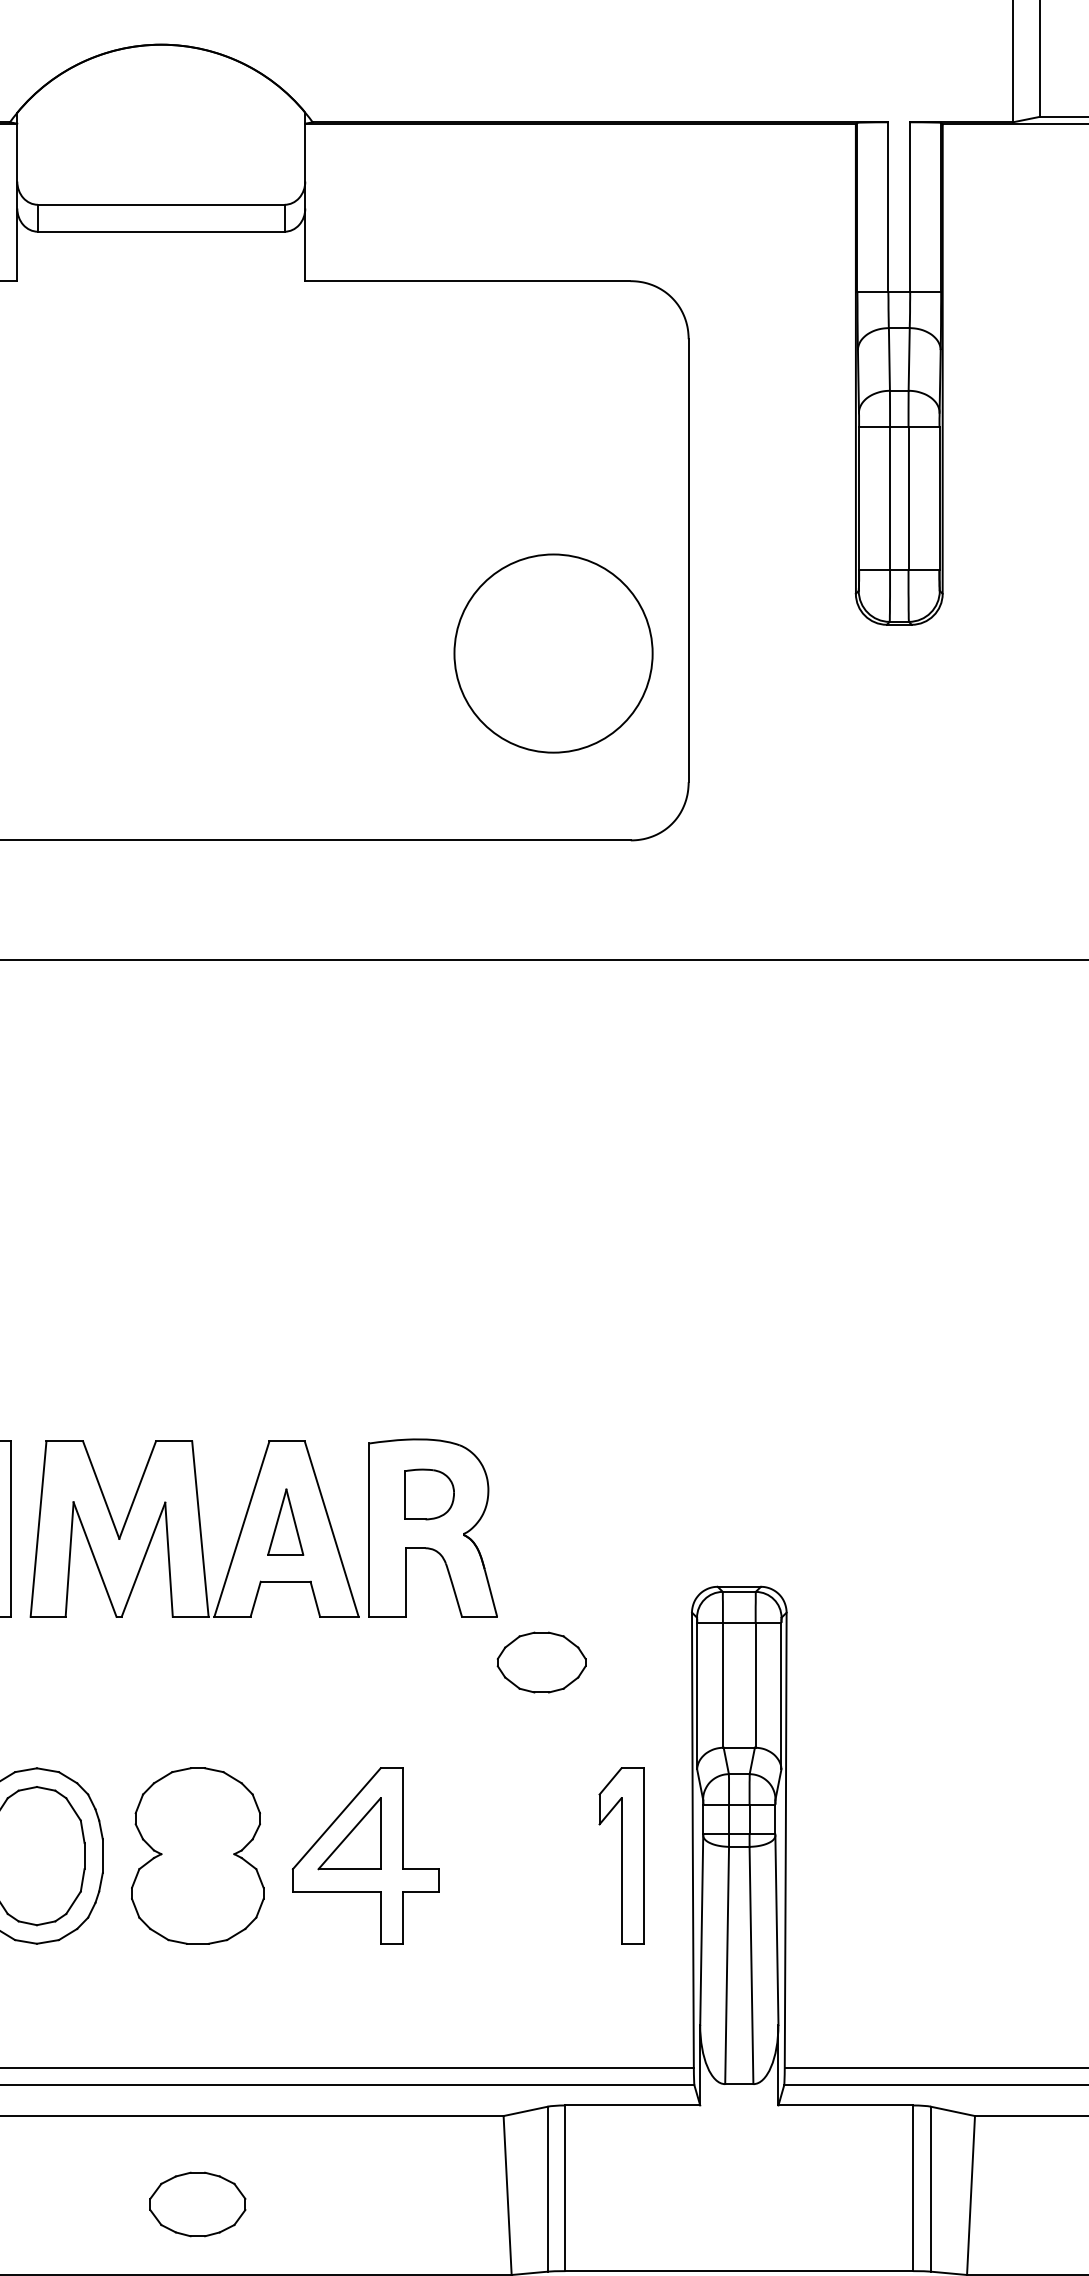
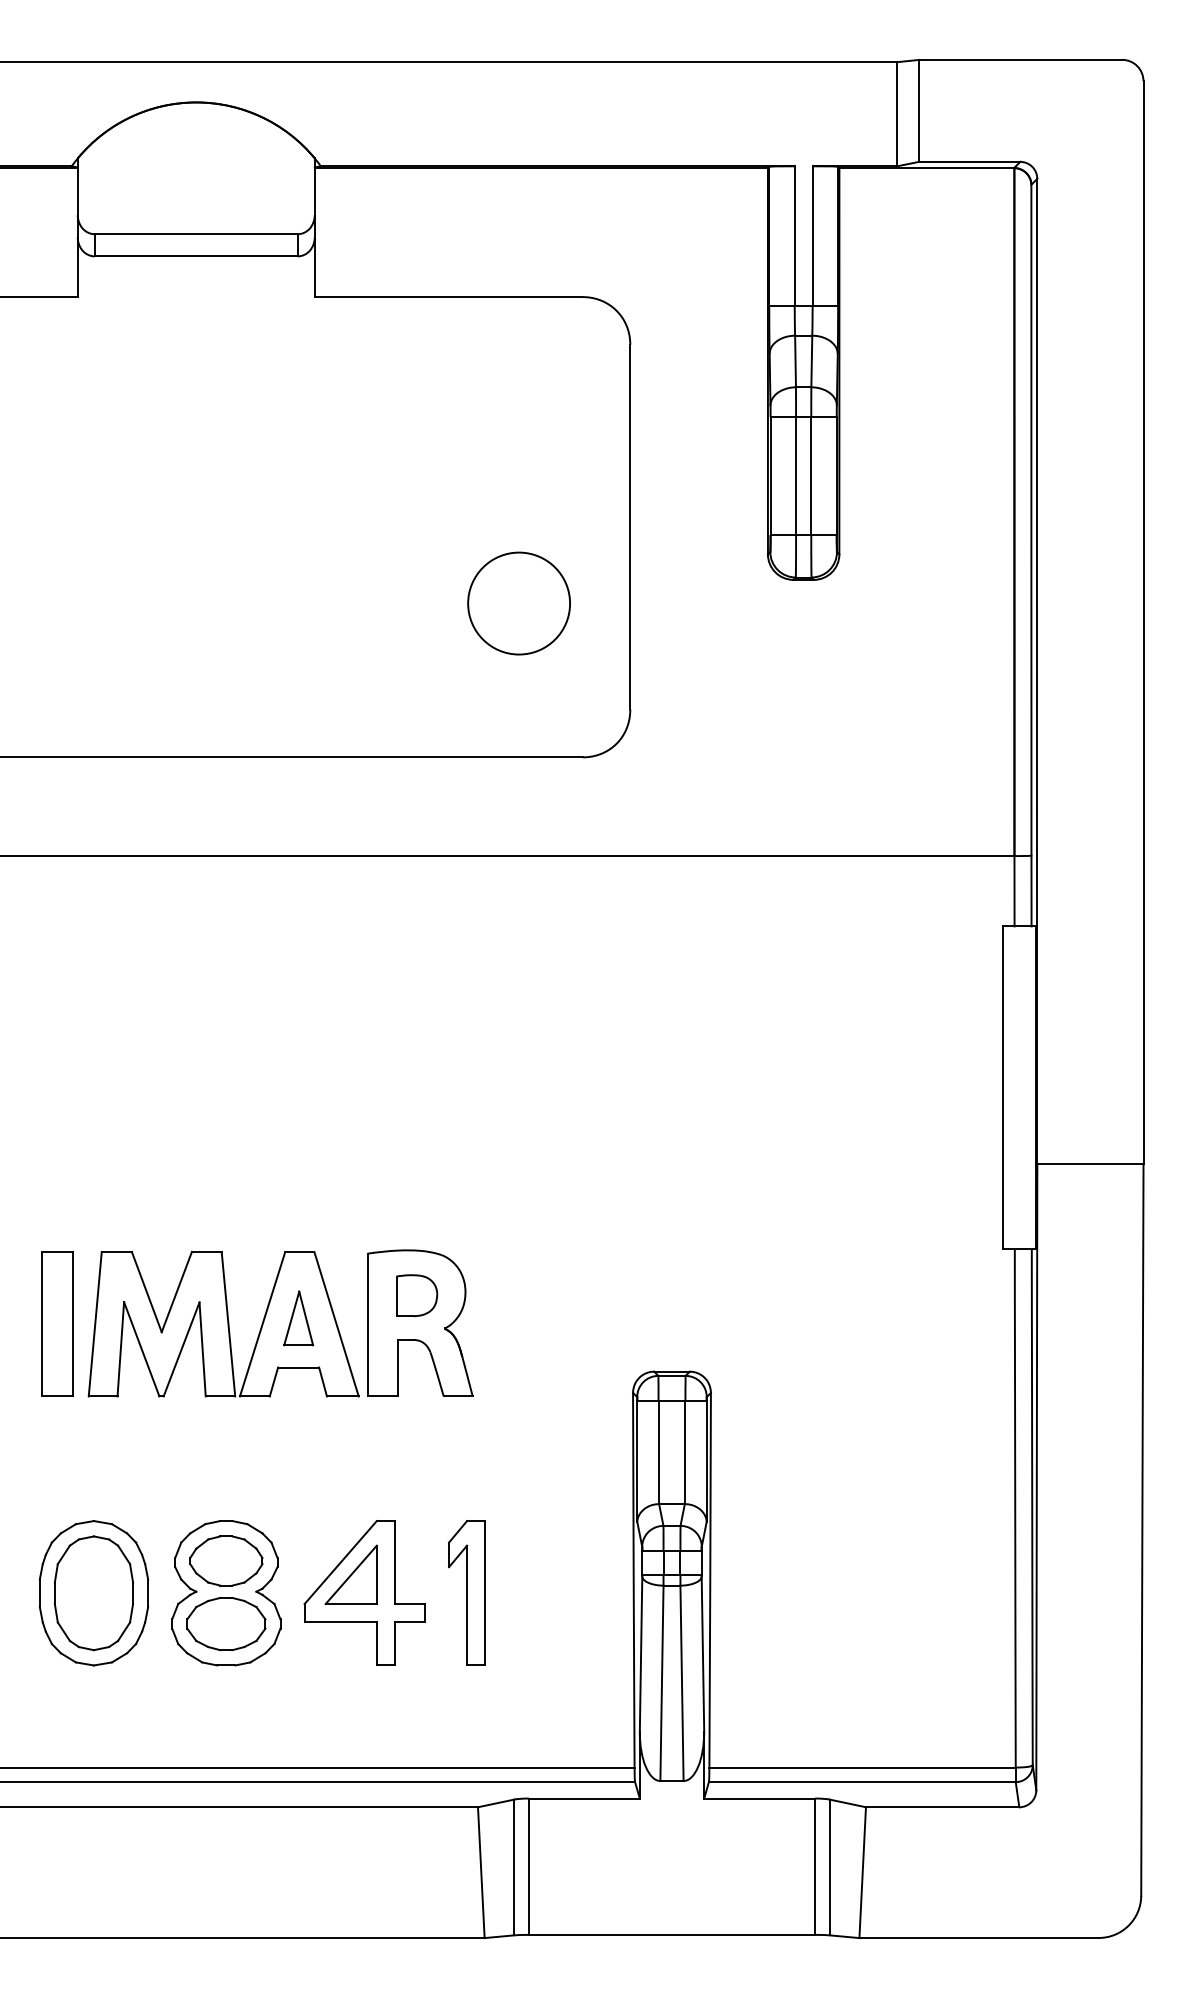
circle: (554, 653) -> (519, 603), size x0.62
part: (541, 1661) -> (226, 1560), moved
part: (620, 1855) -> (466, 1592), moved
part: (198, 2205) -> (226, 1624), moved

